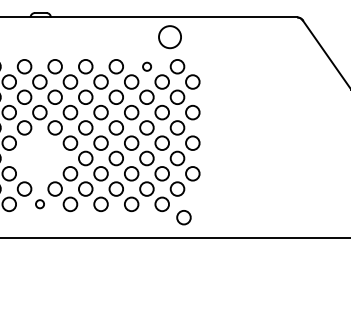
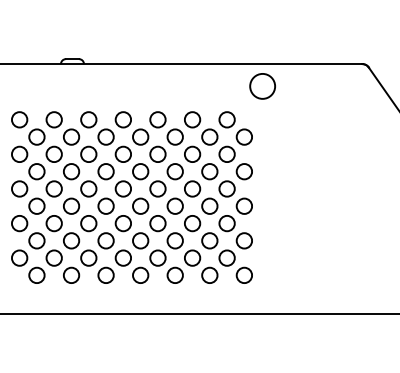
circle: (169, 37) -> (262, 86), moved
circle: (146, 66) -> (192, 119), size x1.67
part: (39, 150) -> (71, 214), added
circle: (39, 203) -> (71, 274), size x1.67
circle: (183, 216) -> (243, 274), moved

